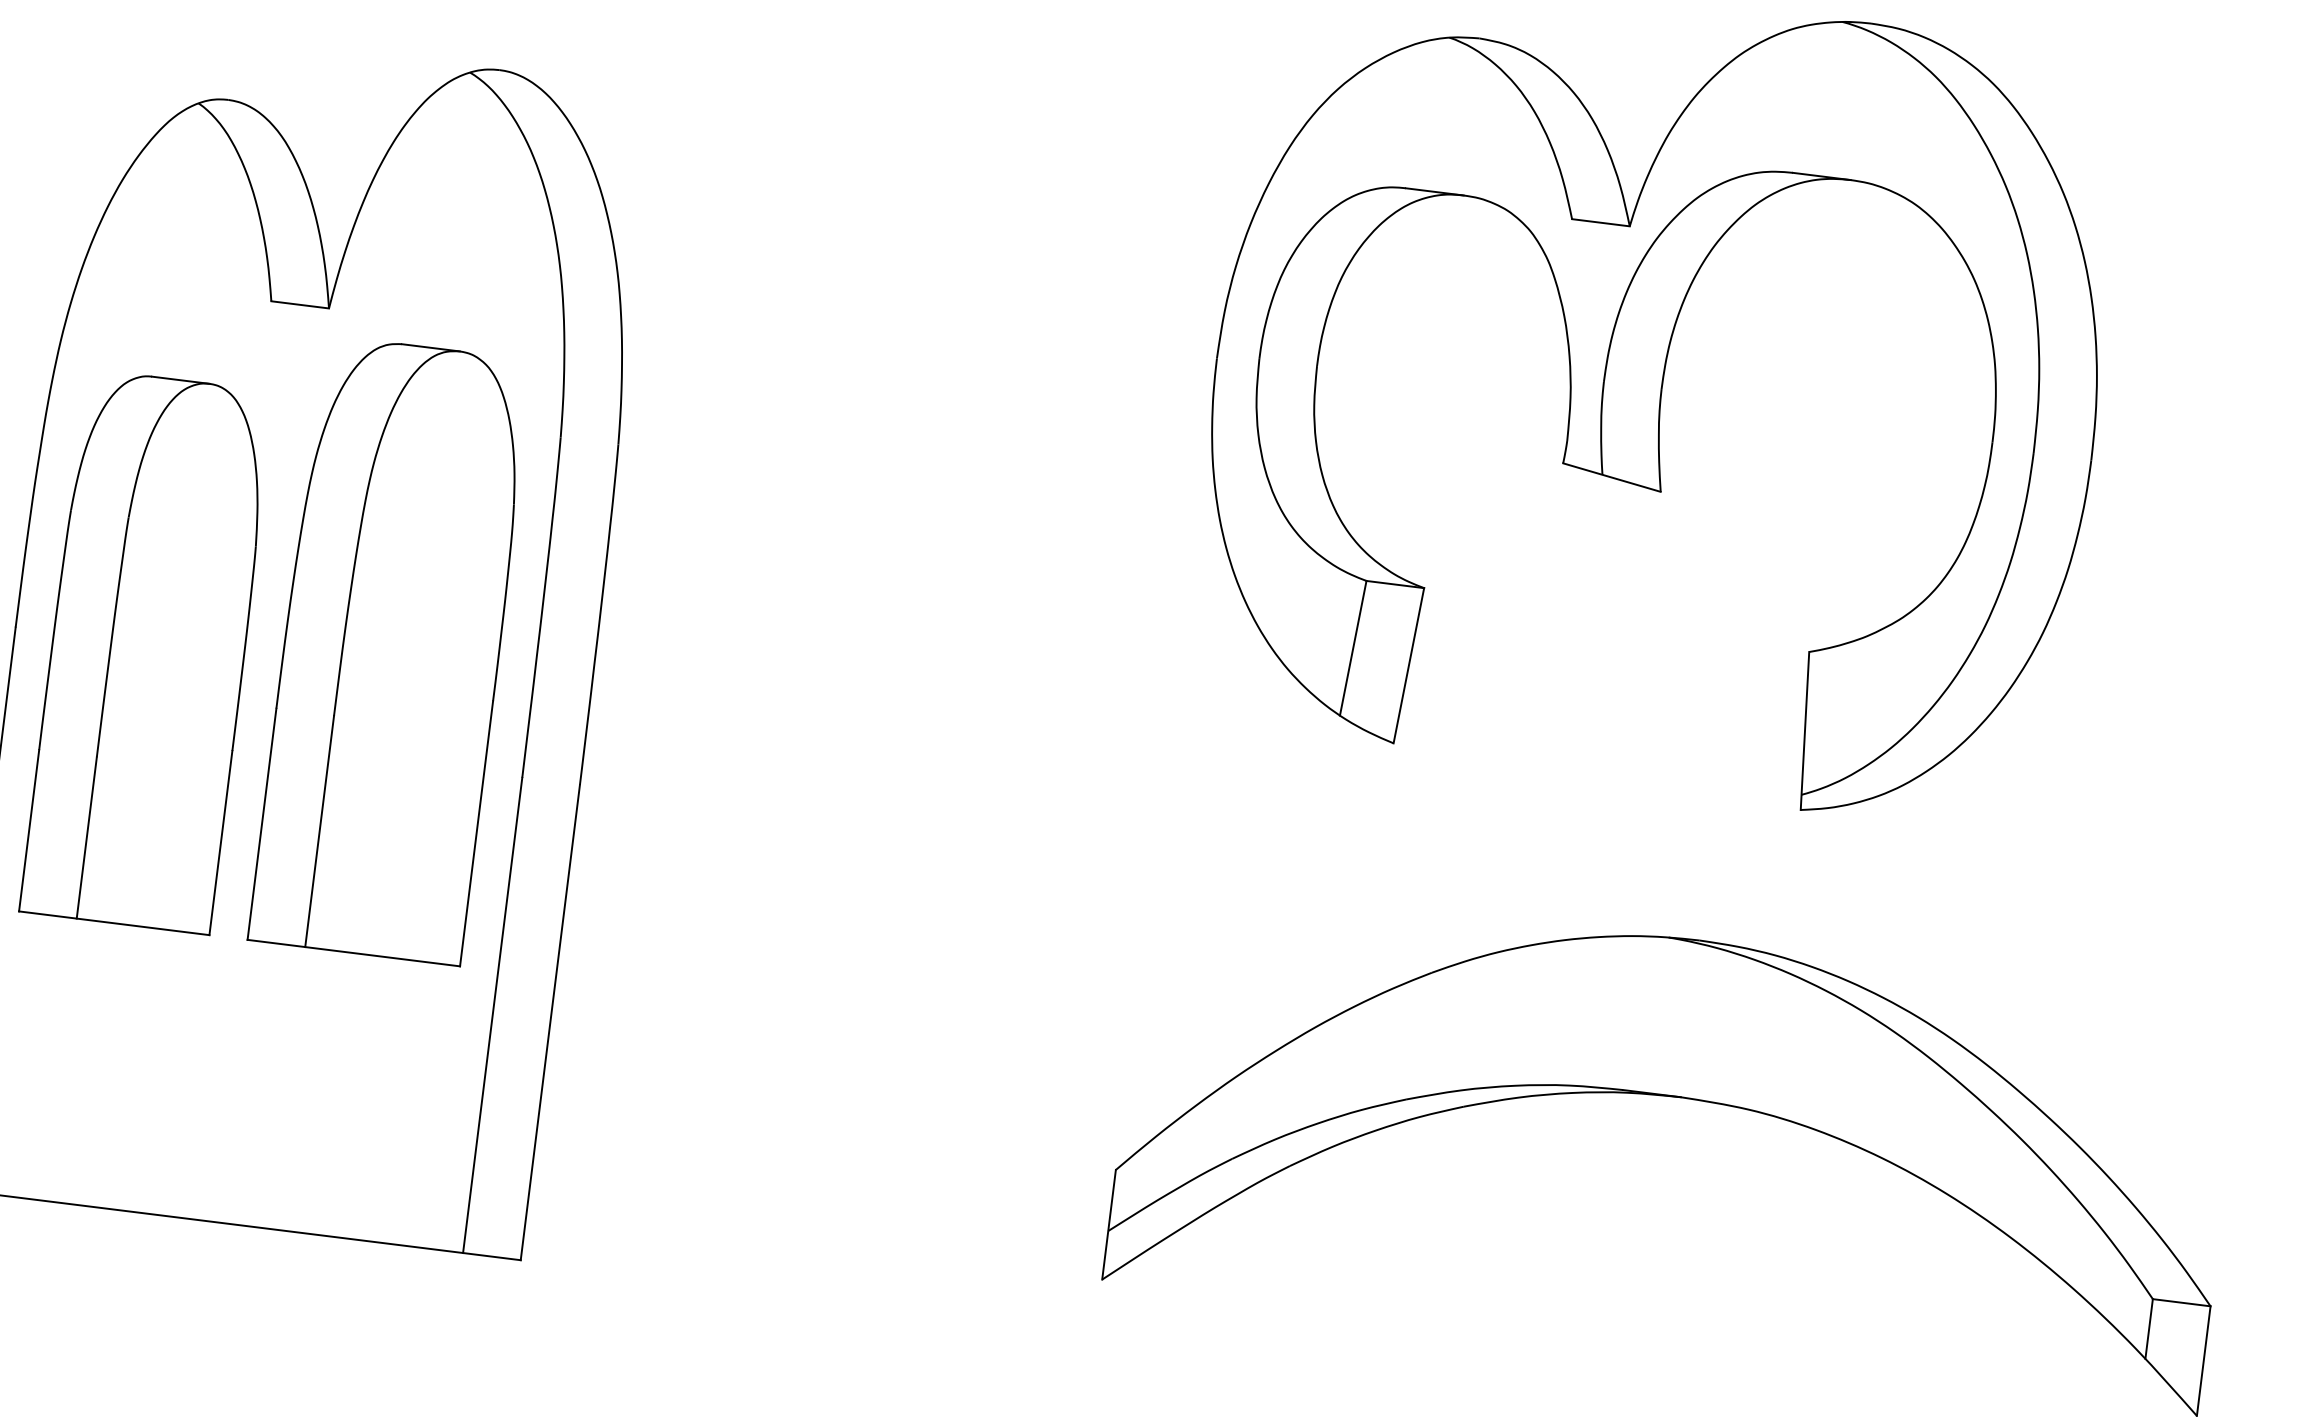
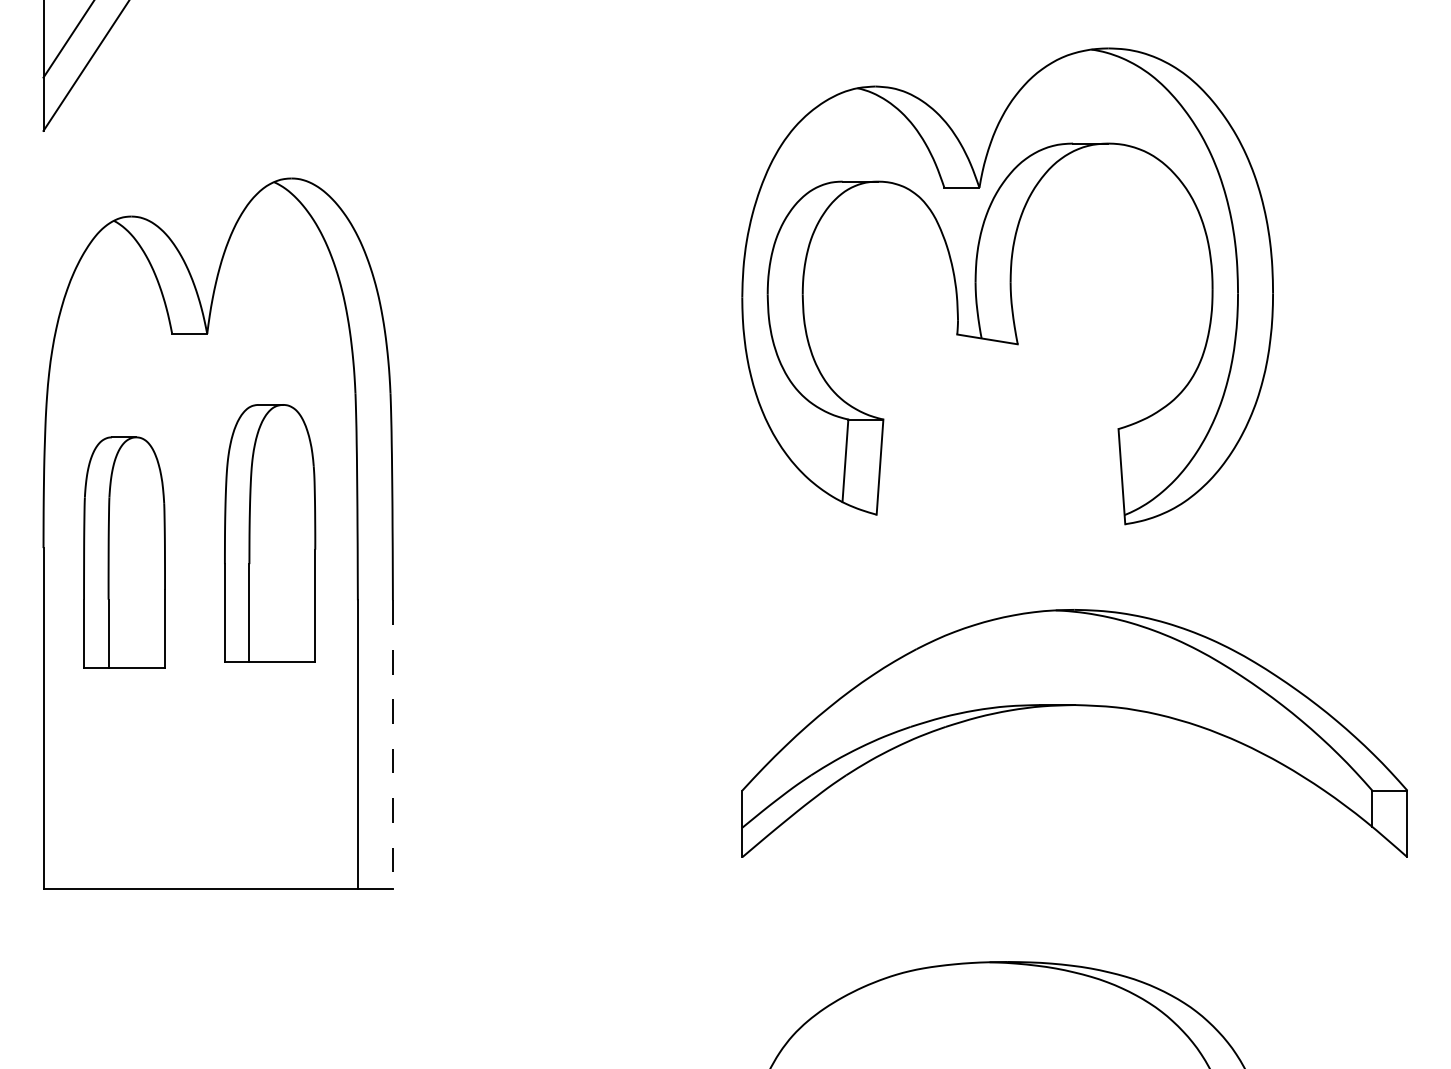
part: (390, 649) -> (269, 533), size x0.7
part: (148, 651) -> (124, 552), size x0.7
line: (549, 1023) -> (392, 745), solid -> dashed

